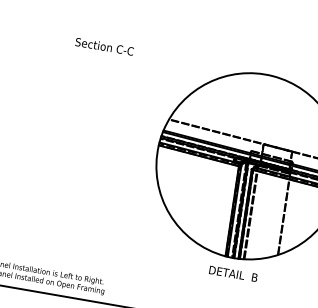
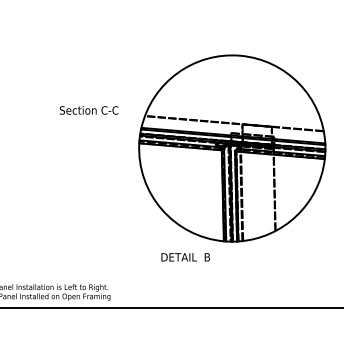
text: (103, 46) -> (88, 110), moved
text: (233, 274) -> (185, 257), moved

